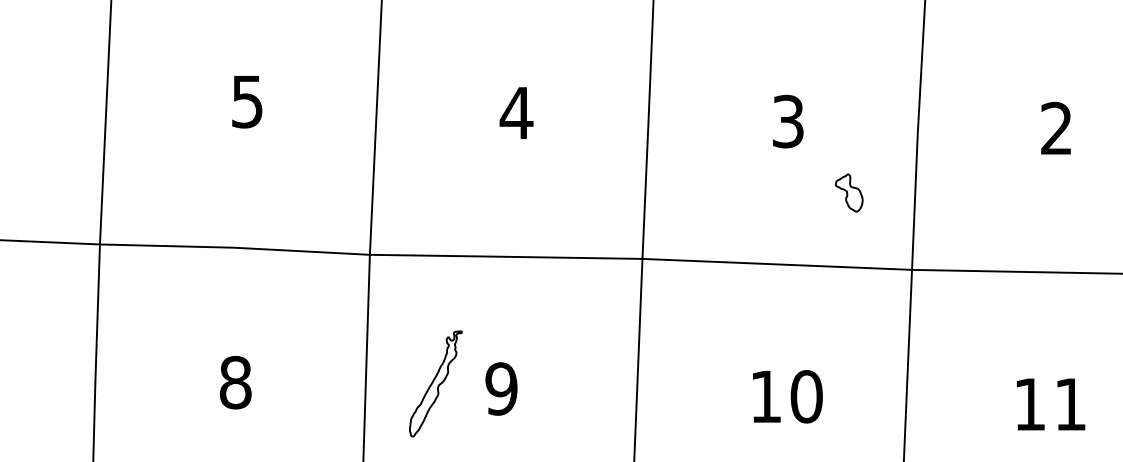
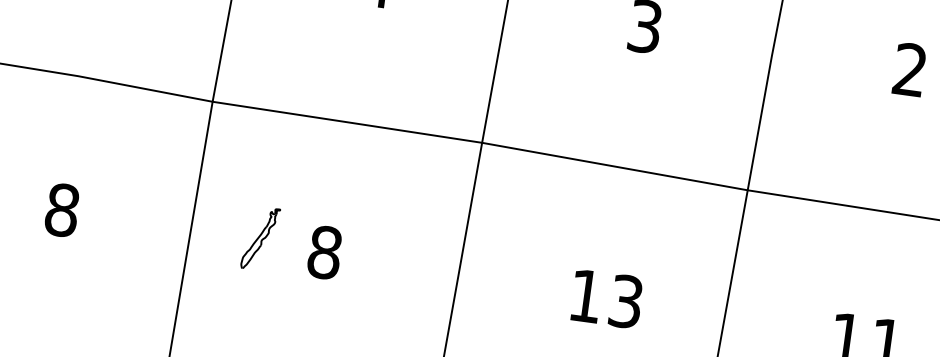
part: (849, 192) -> (696, 105), removed
part: (435, 383) -> (260, 238), size x0.6
text: (501, 388) -> (324, 252), 9 -> 8
text: (806, 396) -> (625, 301), 10 -> 13

